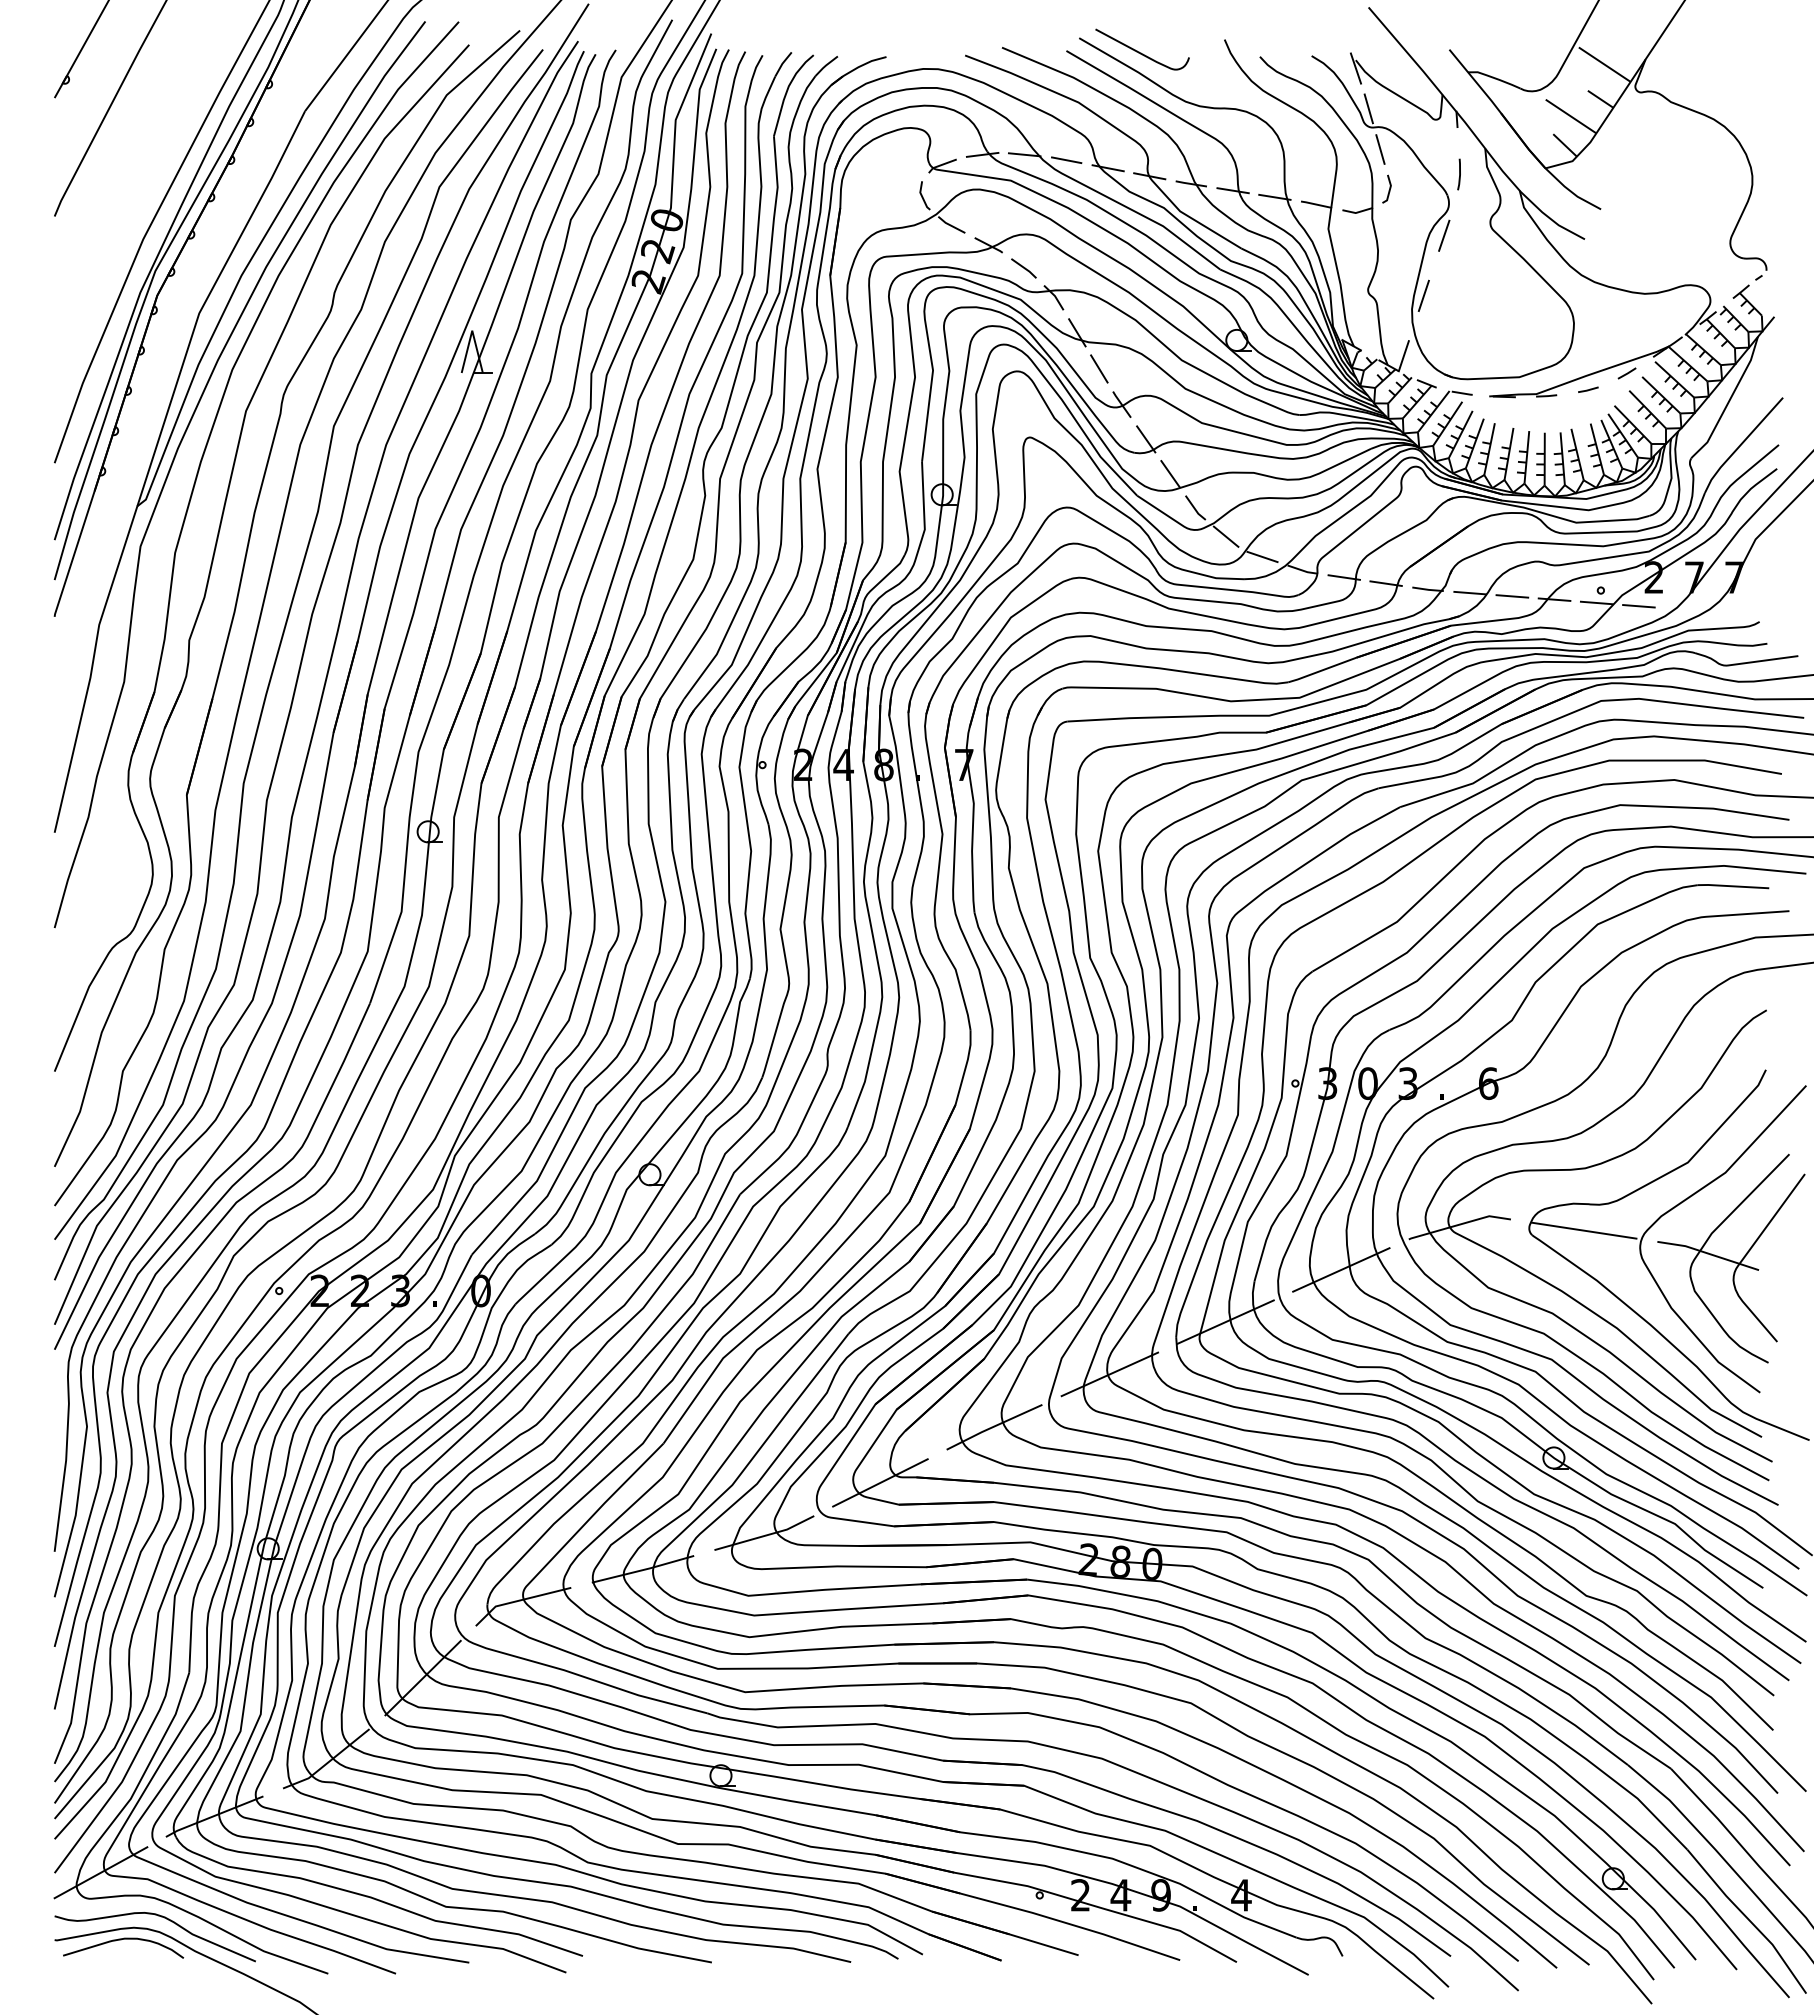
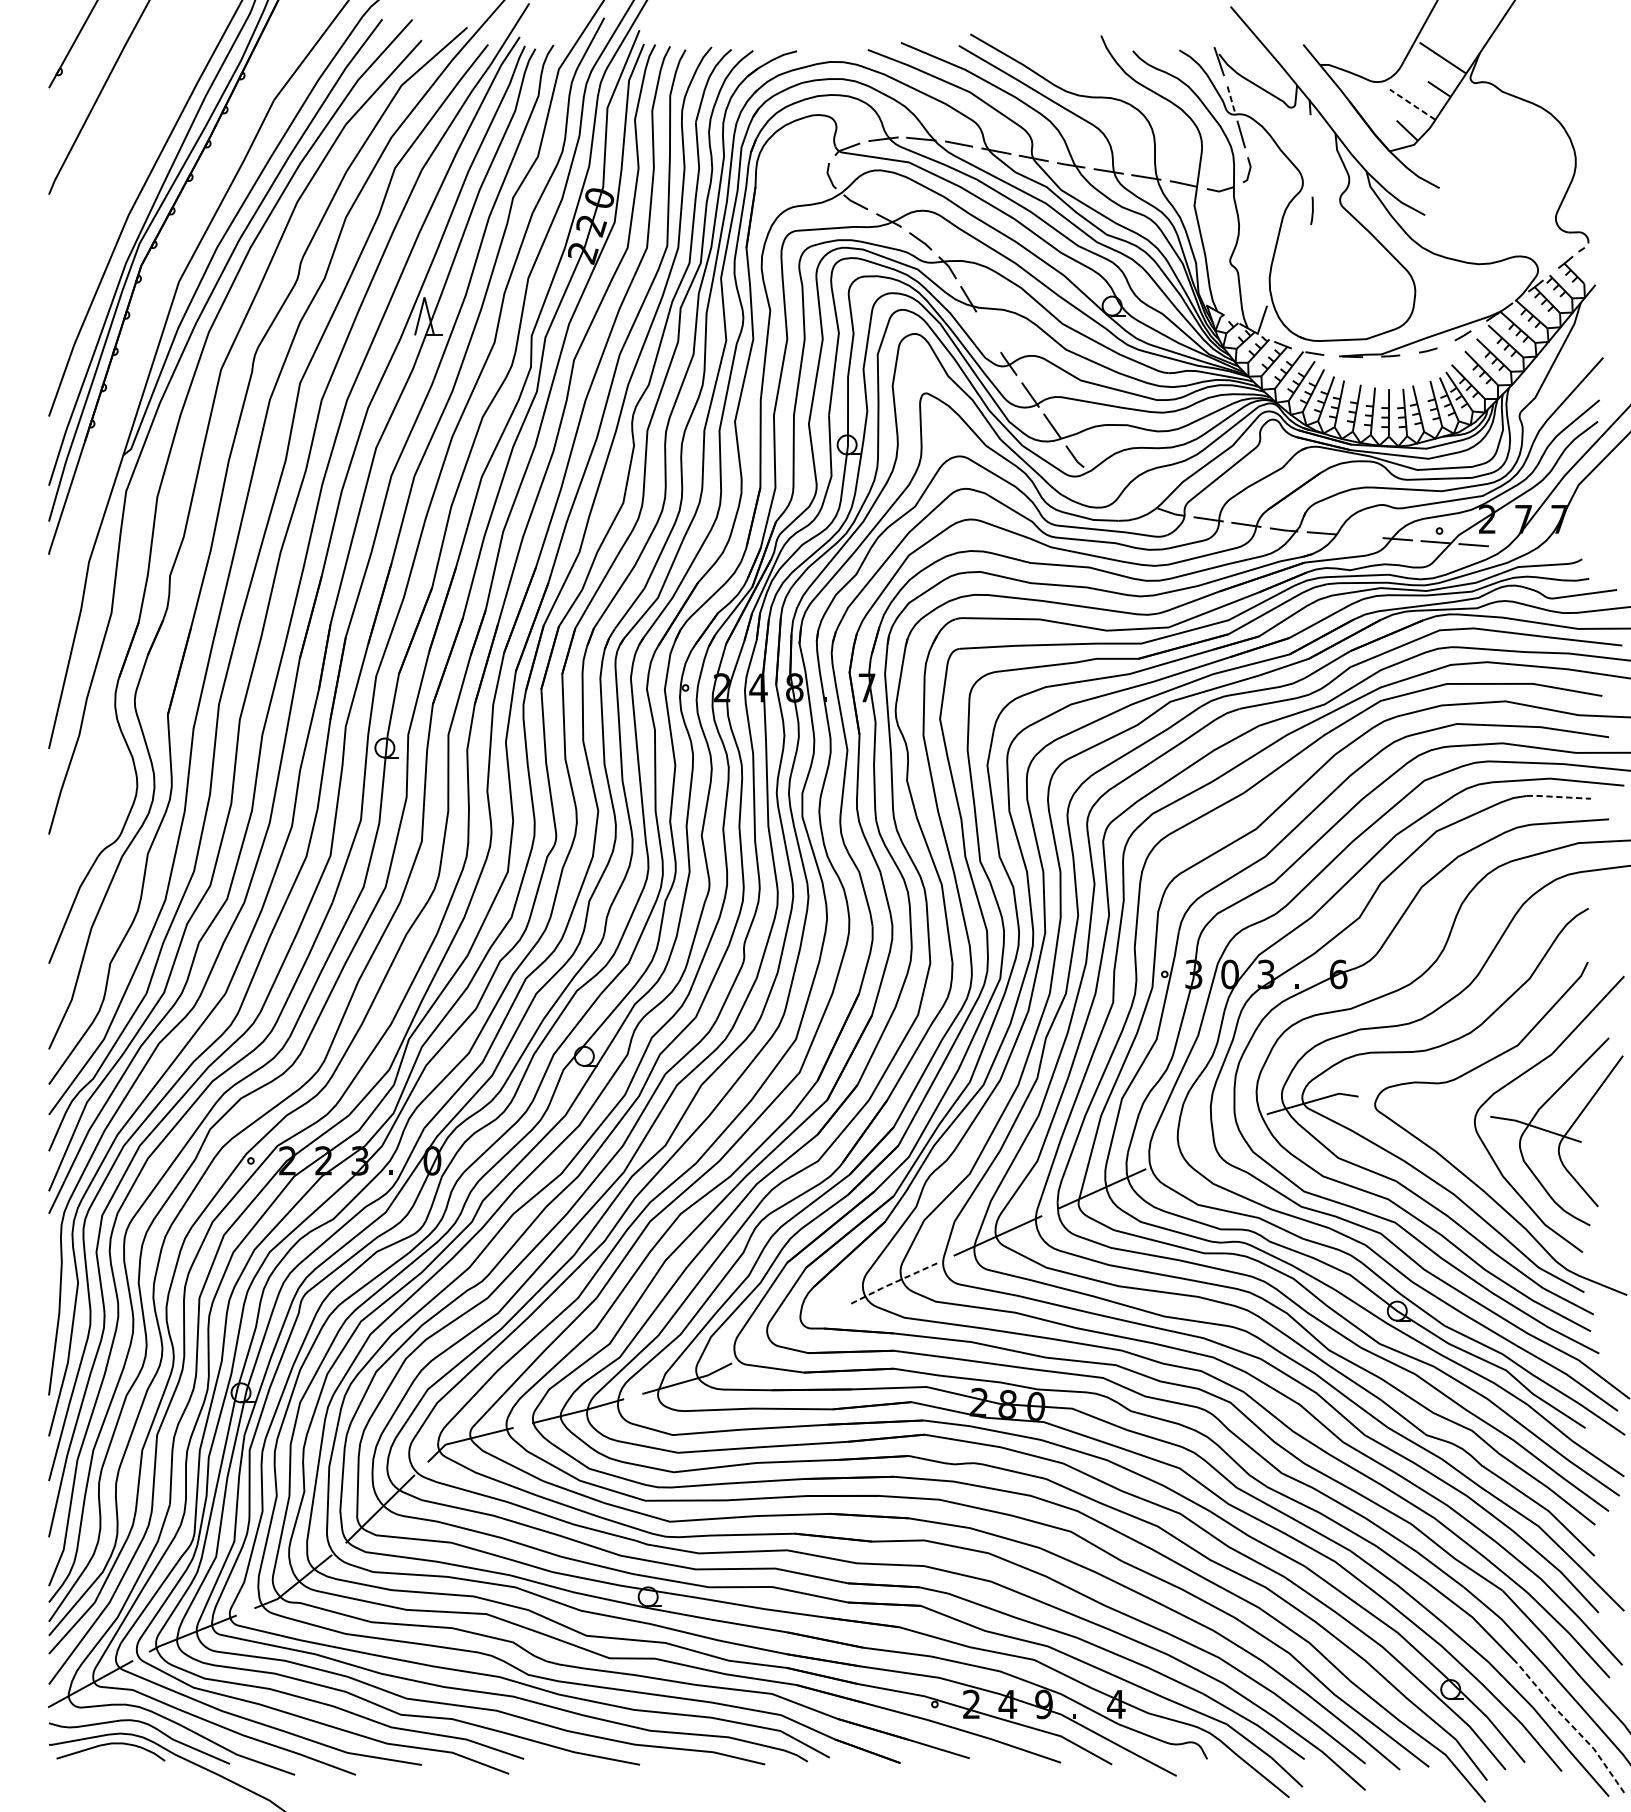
curve: (1141, 52) -> (1026, 47), removed
line: (1368, 108) -> (1230, 97), solid -> dashed
line: (1570, 116) -> (1412, 104), solid -> dashed
line: (1459, 174) -> (1312, 210), moved
line: (1444, 235) -> (1298, 211), removed
line: (1423, 295) -> (1279, 265), removed
line: (1099, 368) -> (988, 331), removed
line: (1225, 536) -> (1101, 482), removed
line: (1262, 556) -> (1135, 500), removed
line: (1512, 596) -> (1360, 536), removed
line: (1733, 886) -> (1558, 797), solid -> dashed
line: (1583, 1230) -> (1423, 1106), removed
line: (1341, 1269) -> (1206, 1141), removed
line: (993, 1426) -> (893, 1282), solid -> dashed
line: (880, 1482) -> (791, 1333), removed
line: (1748, 1919) -> (1572, 1726), solid -> dashed

